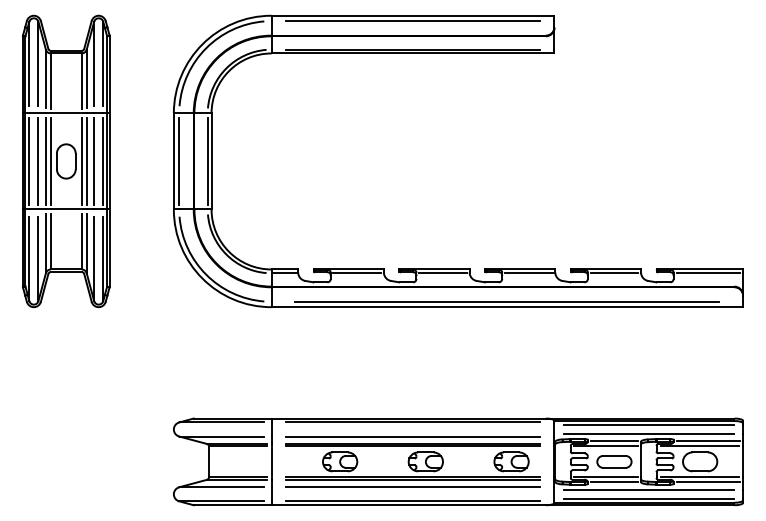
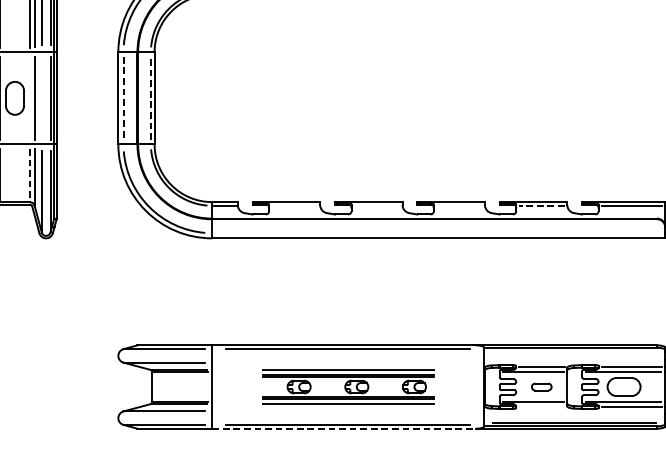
line: (207, 160) -> (150, 97), solid -> dashed
line: (81, 161) -> (29, 98), removed
line: (94, 161) -> (42, 98), removed
line: (179, 161) -> (123, 98), solid -> dashed
line: (81, 241) -> (29, 175), solid -> dashed
line: (357, 273) -> (294, 205), removed
line: (443, 273) -> (377, 205), removed
line: (528, 273) -> (459, 205), removed
line: (614, 273) -> (541, 205), solid -> dashed
line: (507, 301) -> (438, 232), removed
line: (648, 424) -> (574, 351), removed
line: (648, 434) -> (574, 360), removed
part: (412, 461) -> (347, 386), size x0.7
part: (614, 461) -> (541, 386), size x0.6
line: (614, 482) -> (541, 406), removed
line: (648, 489) -> (574, 413), removed
line: (409, 505) -> (344, 428), solid -> dashed

